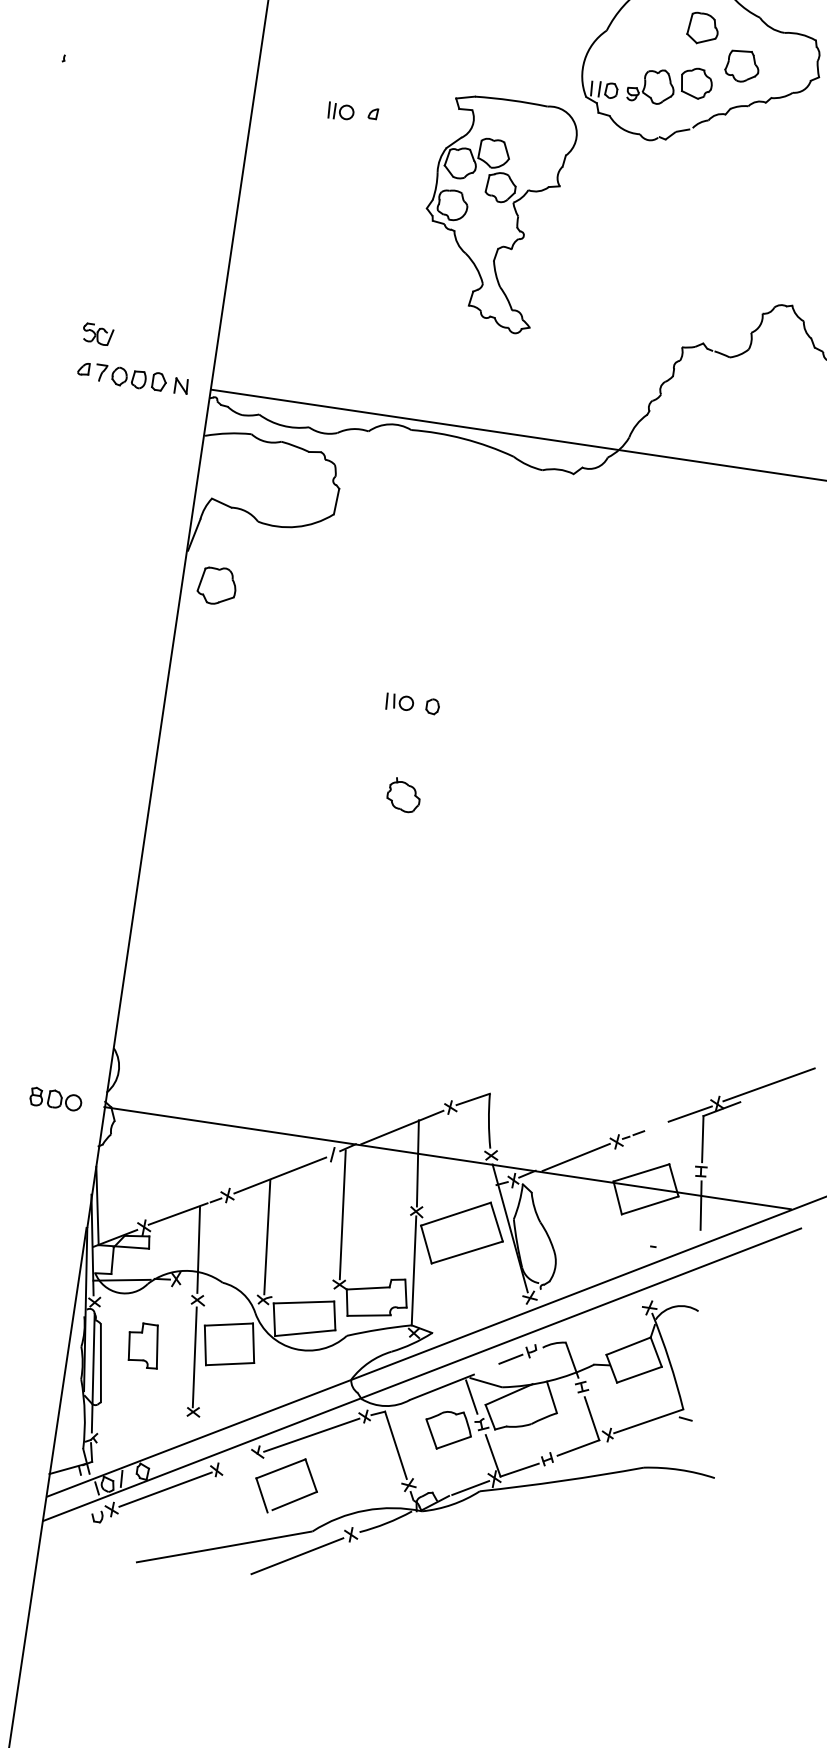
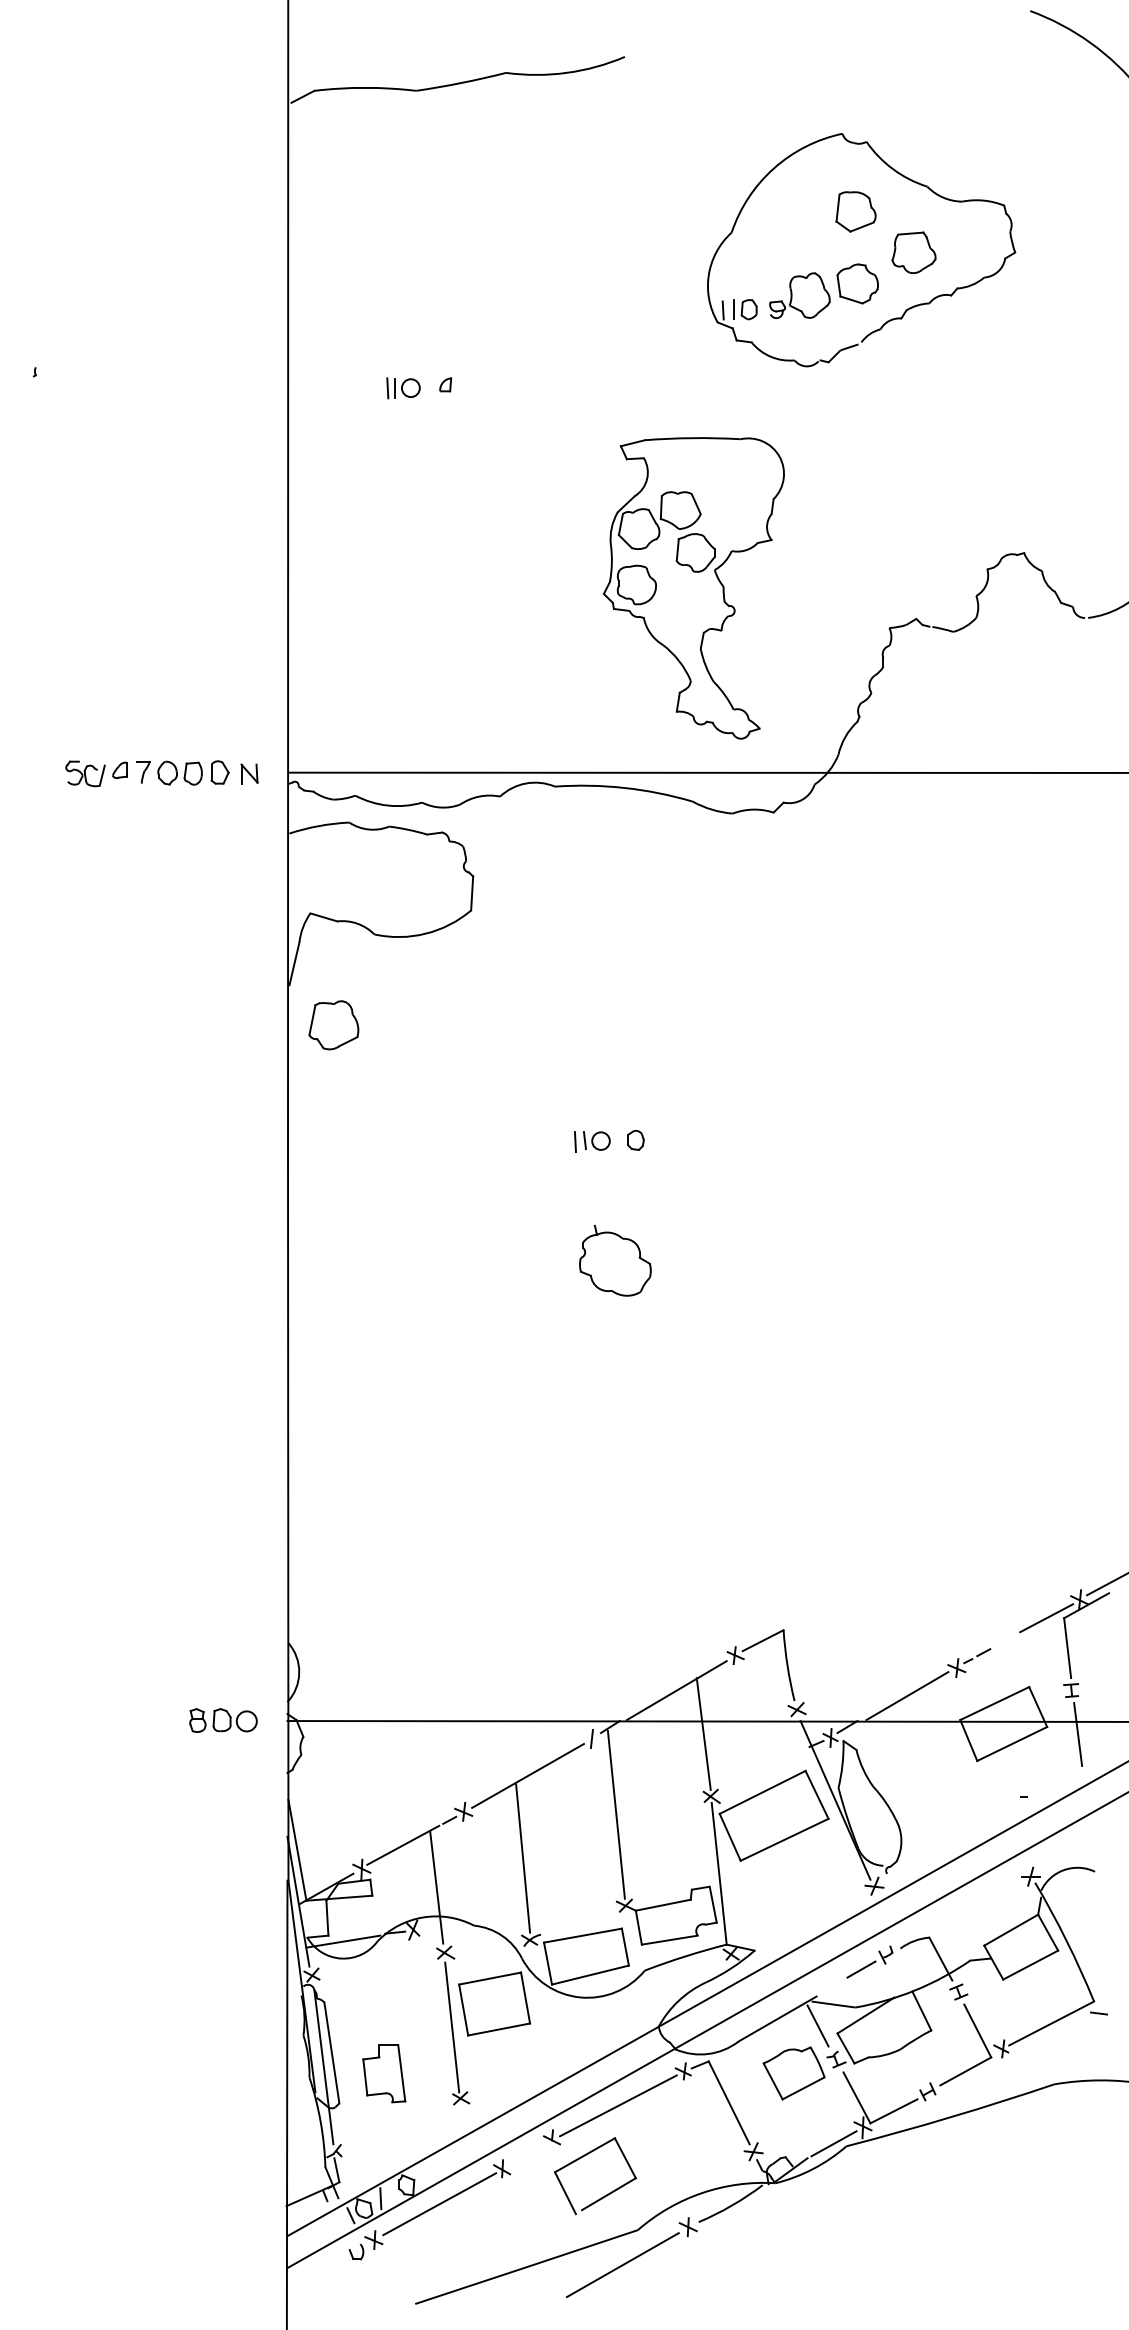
part: (495, 214) -> (693, 588), moved
part: (97, 334) -> (85, 773), moved
part: (404, 795) -> (615, 1260), size x1.67
part: (144, 1345) -> (384, 2073), moved

